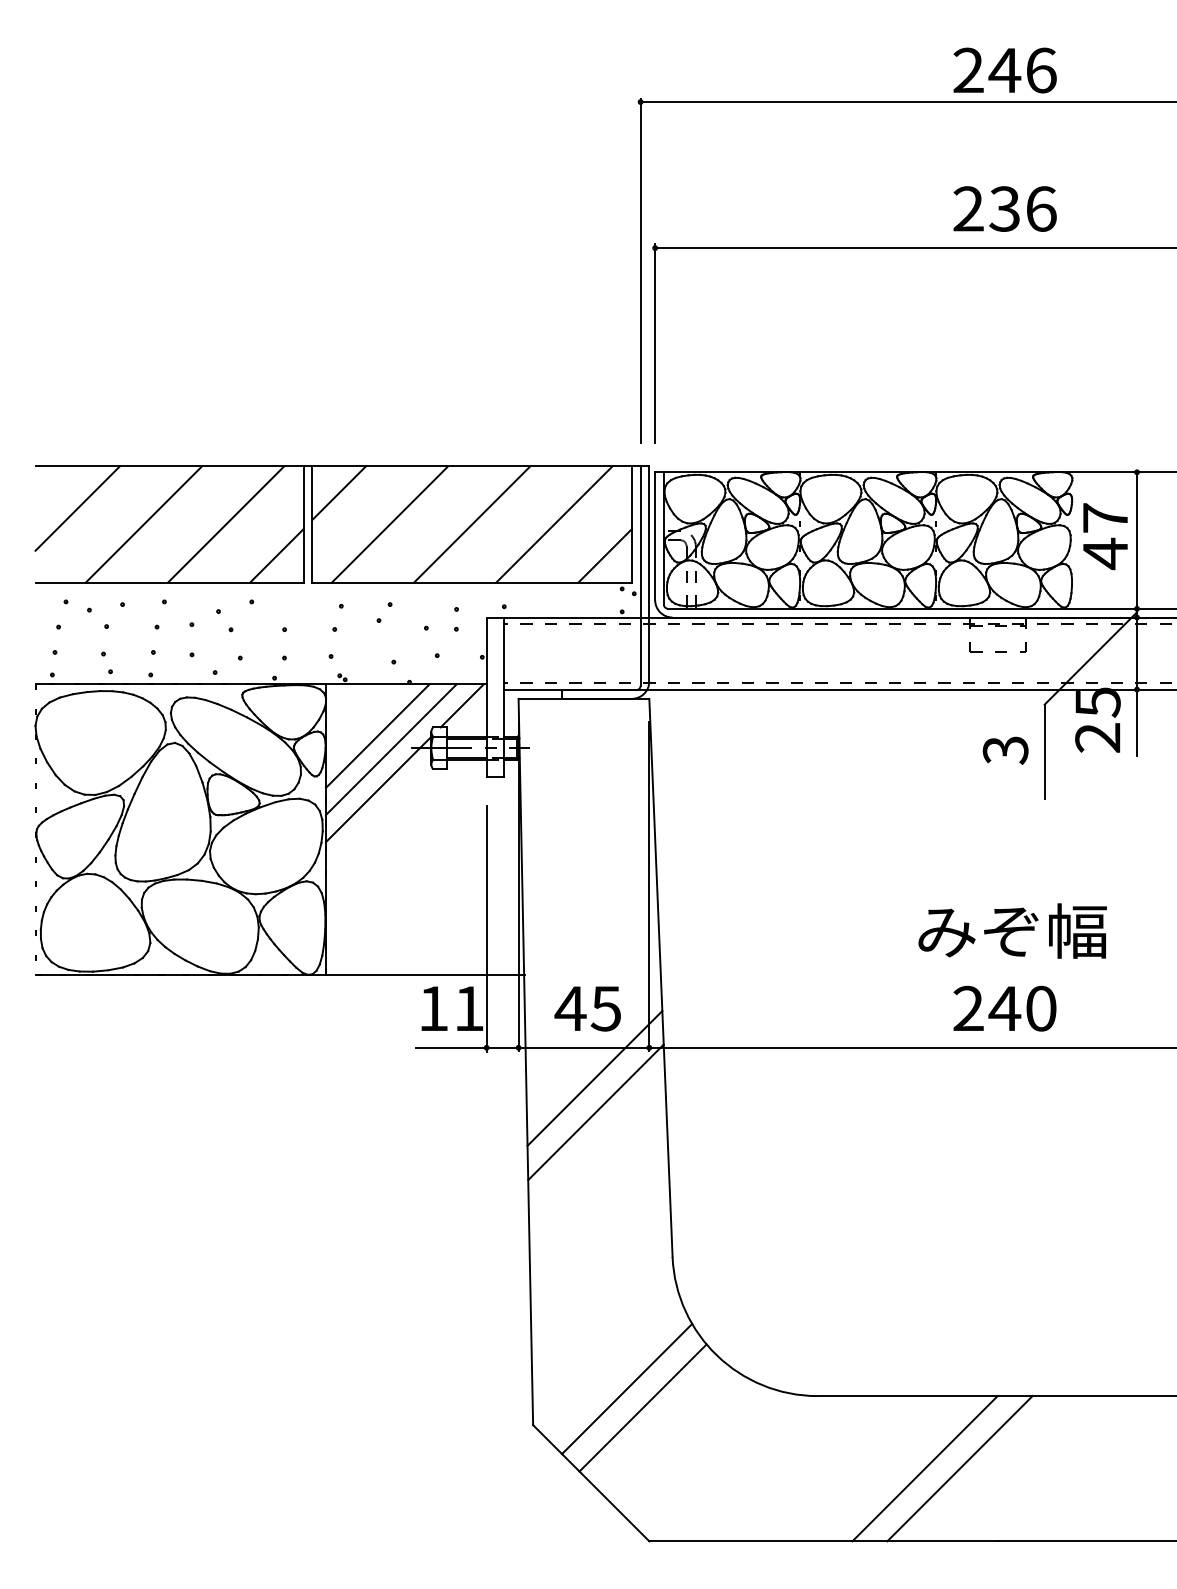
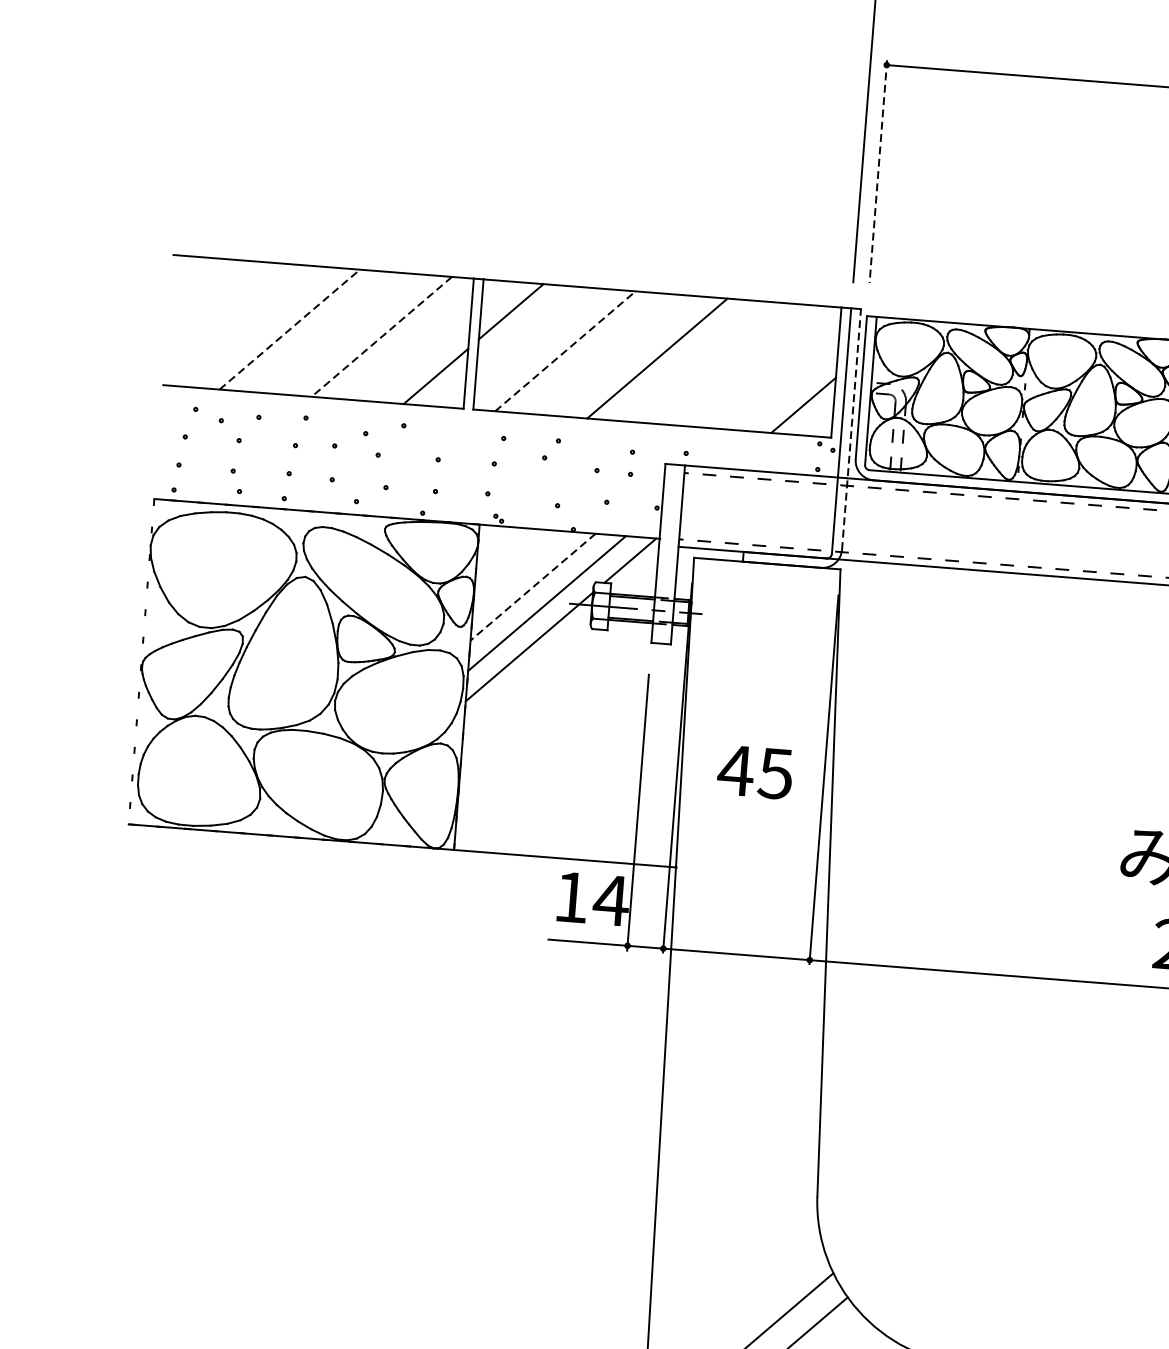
line: (655, 343) -> (878, 171), solid -> dashed
line: (77, 508) -> (216, 305), removed
line: (144, 524) -> (290, 329), solid -> dashed
line: (225, 524) -> (381, 336), solid -> dashed
line: (390, 524) -> (566, 351), solid -> dashed
line: (554, 524) -> (749, 365), removed
line: (649, 573) -> (851, 428), solid -> dashed
line: (377, 736) -> (532, 587), solid -> dashed
text: (469, 1008) -> (611, 900), 11 -> 14
text: (587, 1008) -> (754, 771), moved
line: (594, 1078) -> (745, 989), removed
line: (595, 1112) -> (743, 1027), removed

